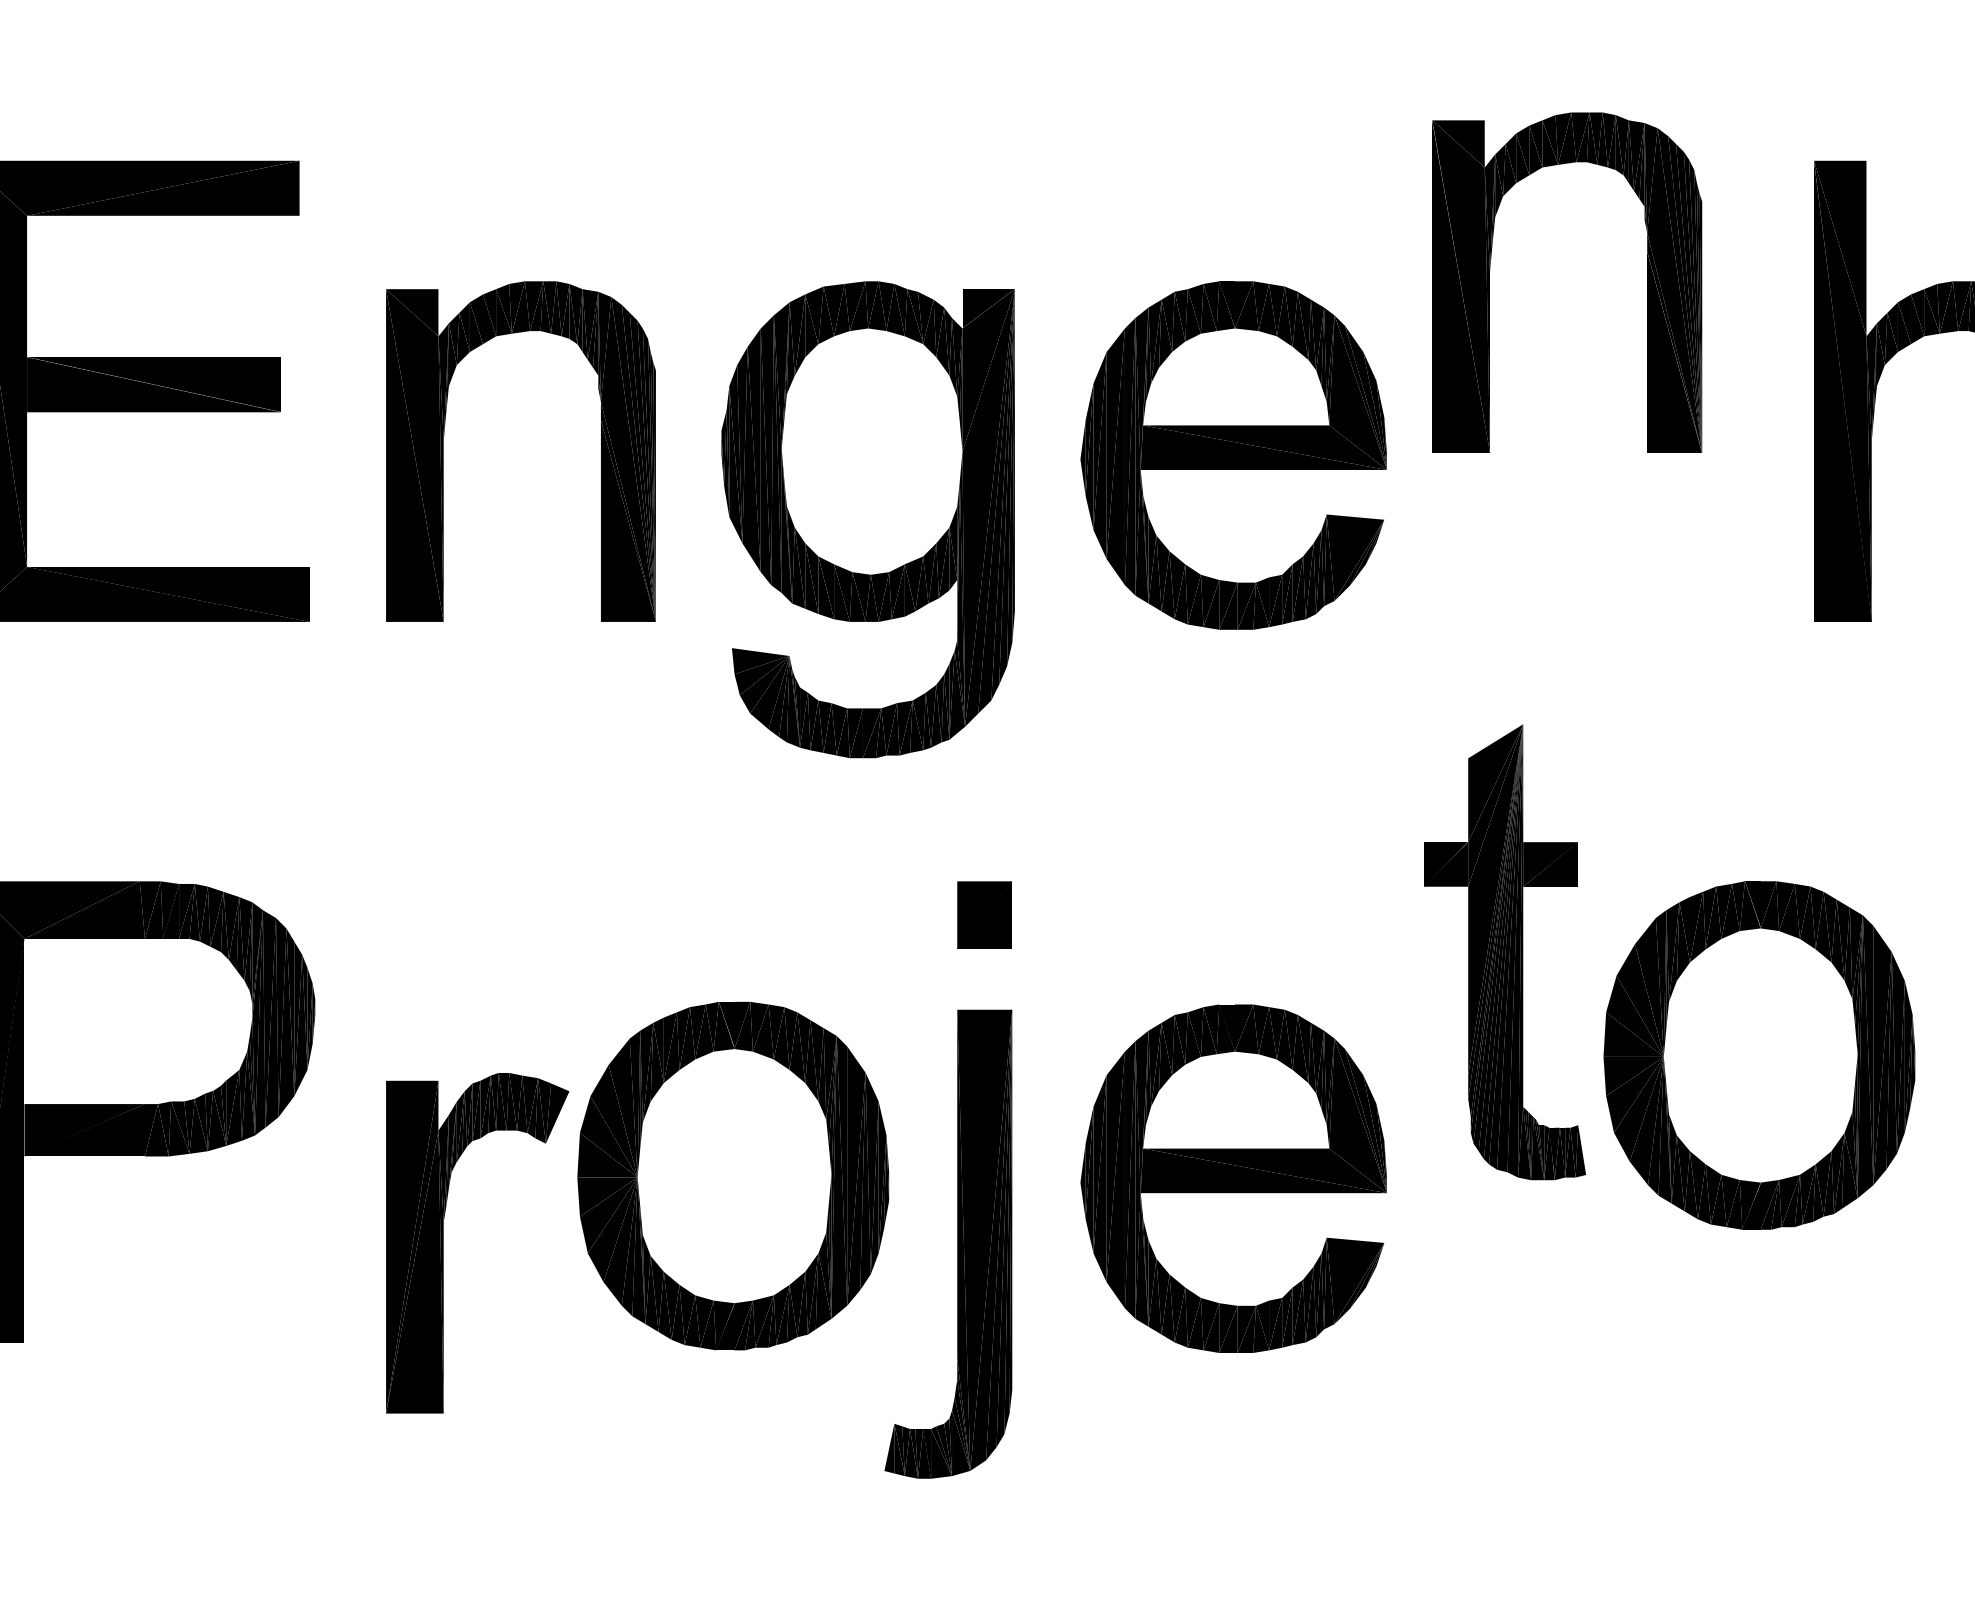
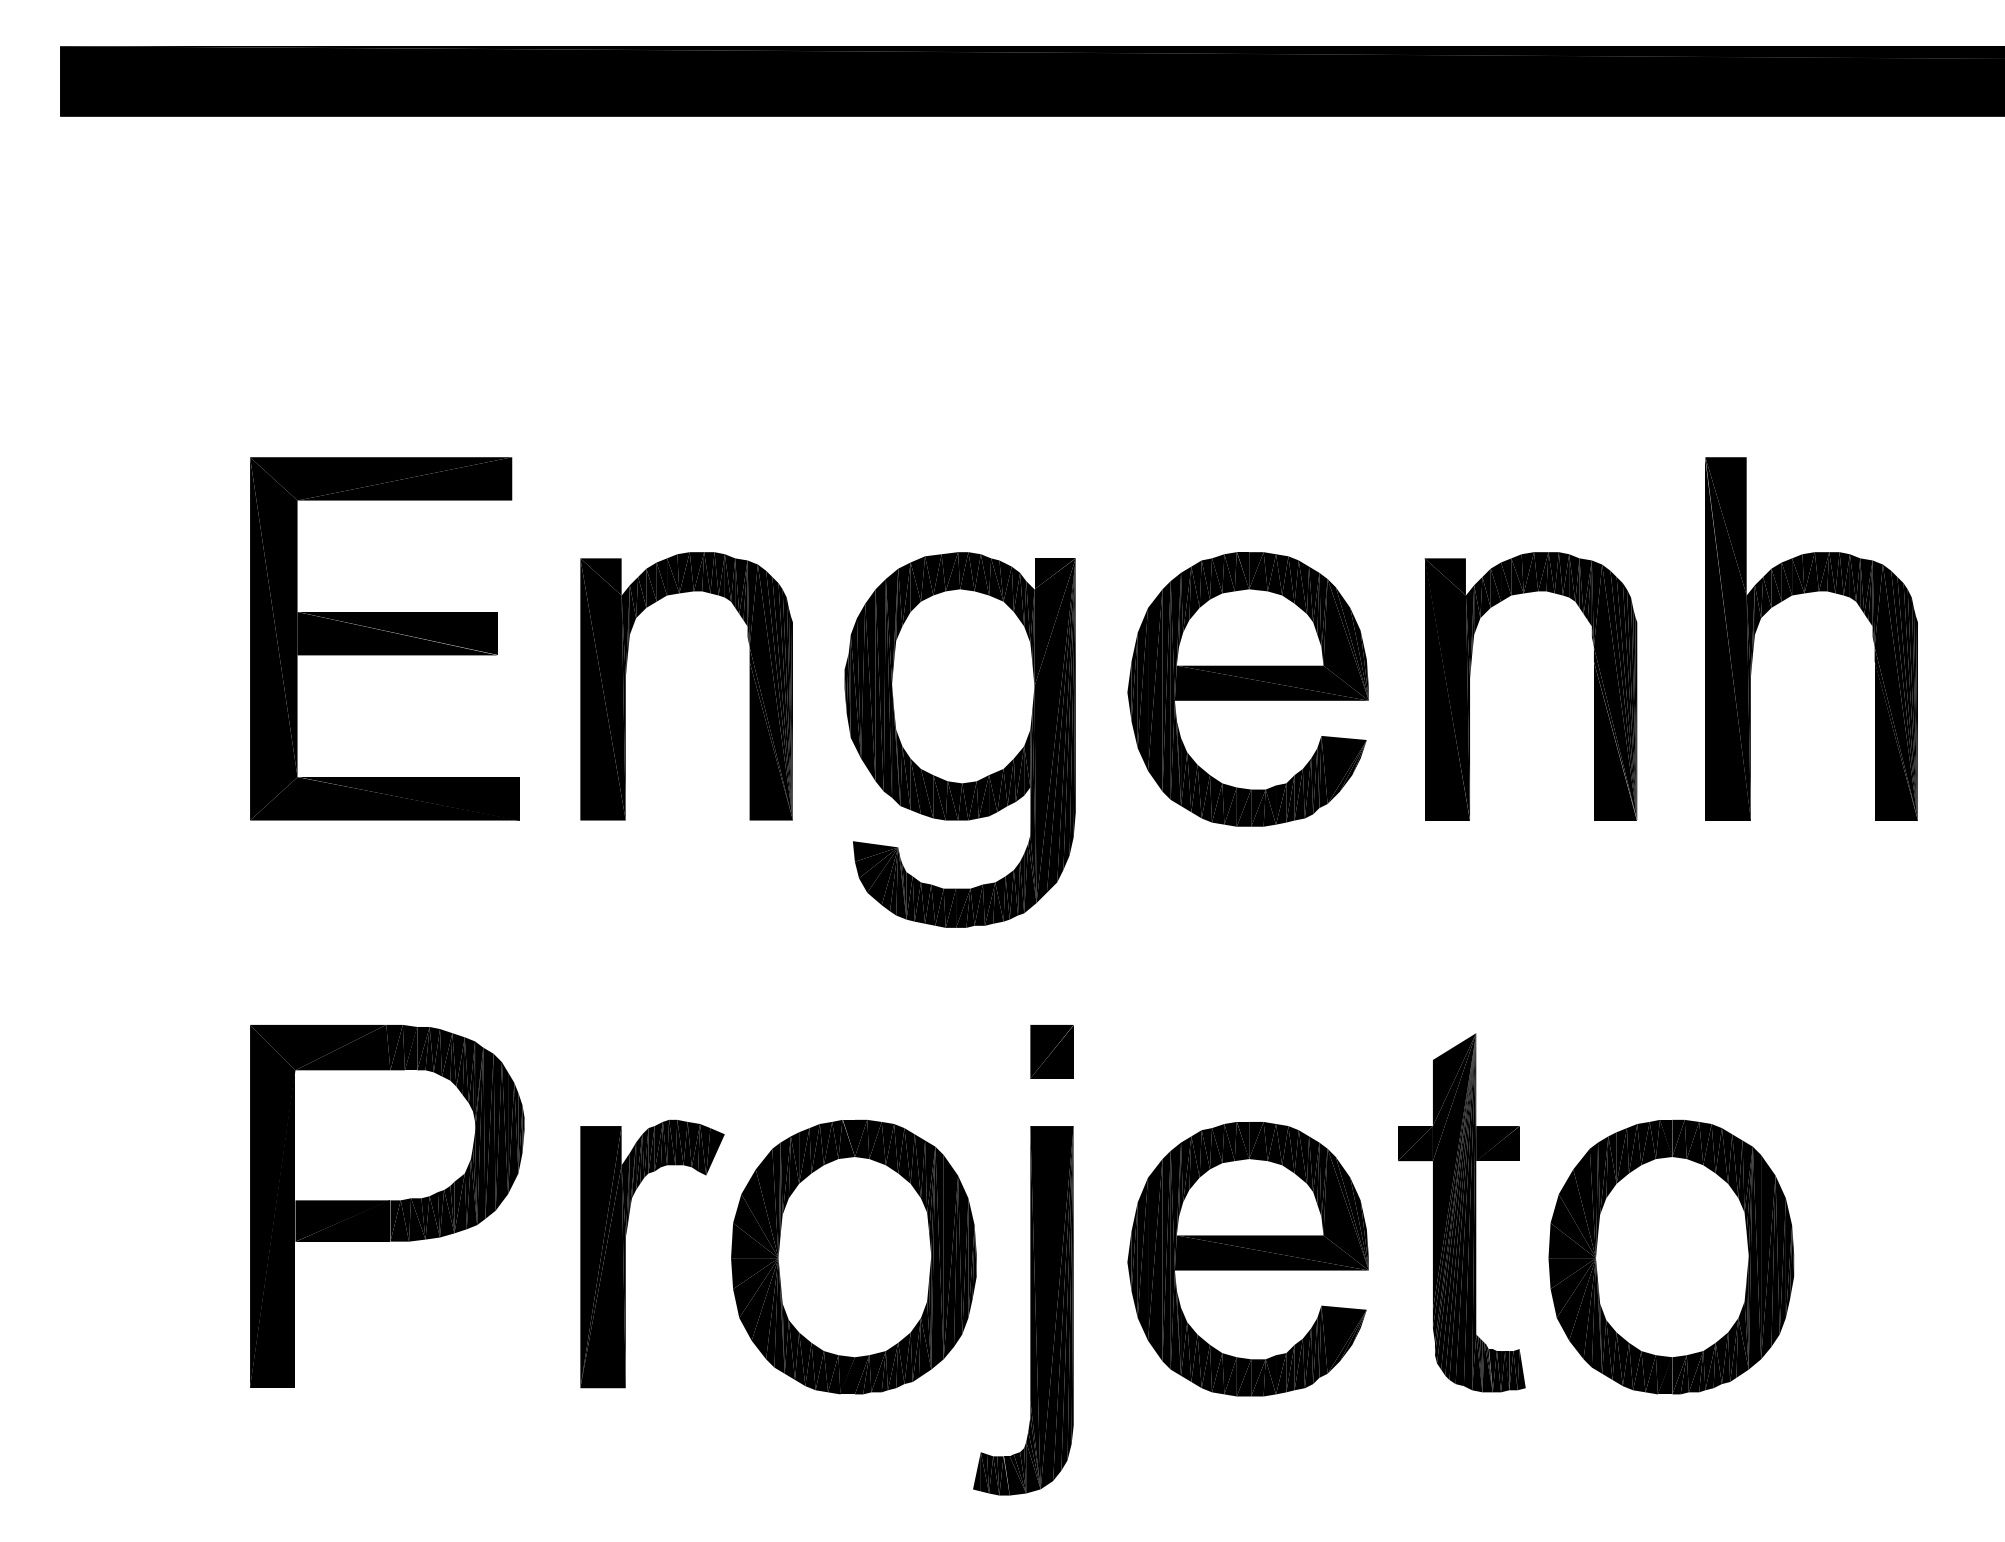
part: (1490, 271) -> (1470, 677), moved
part: (1504, 951) -> (1461, 1212), moved
part: (1759, 1054) -> (1671, 1256), moved
part: (443, 1242) -> (625, 1253), moved

